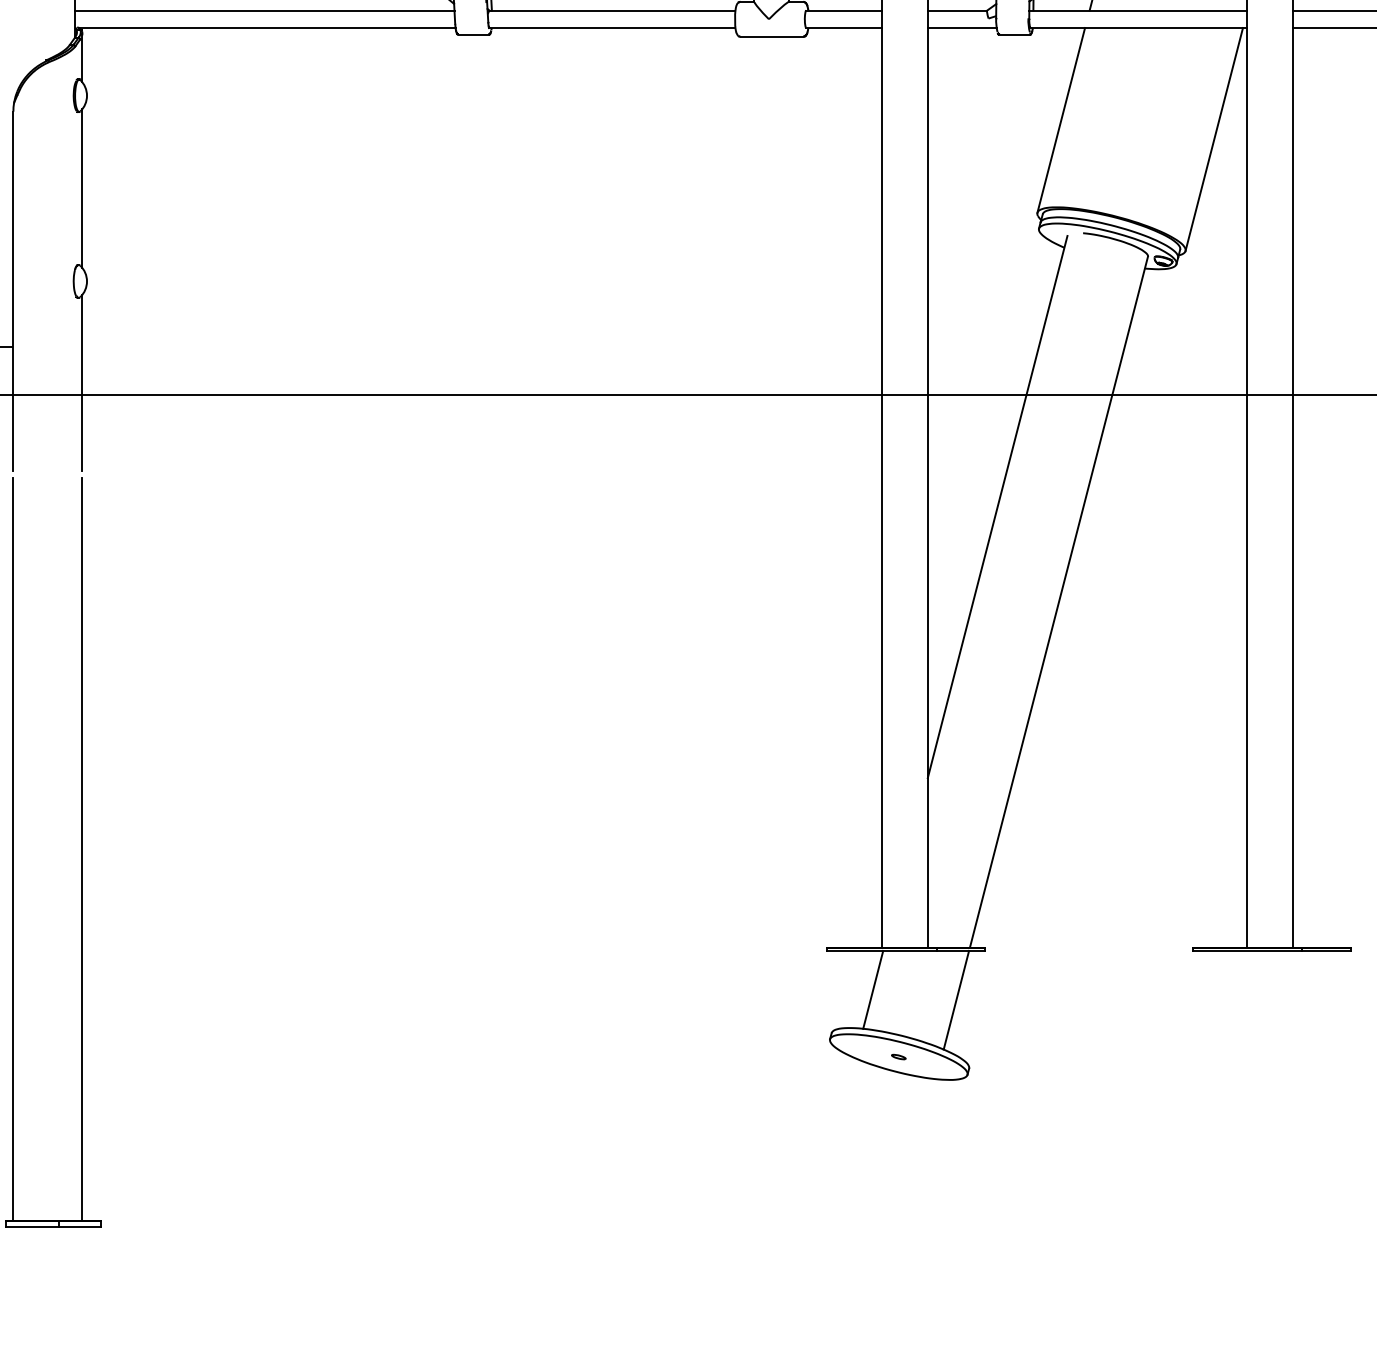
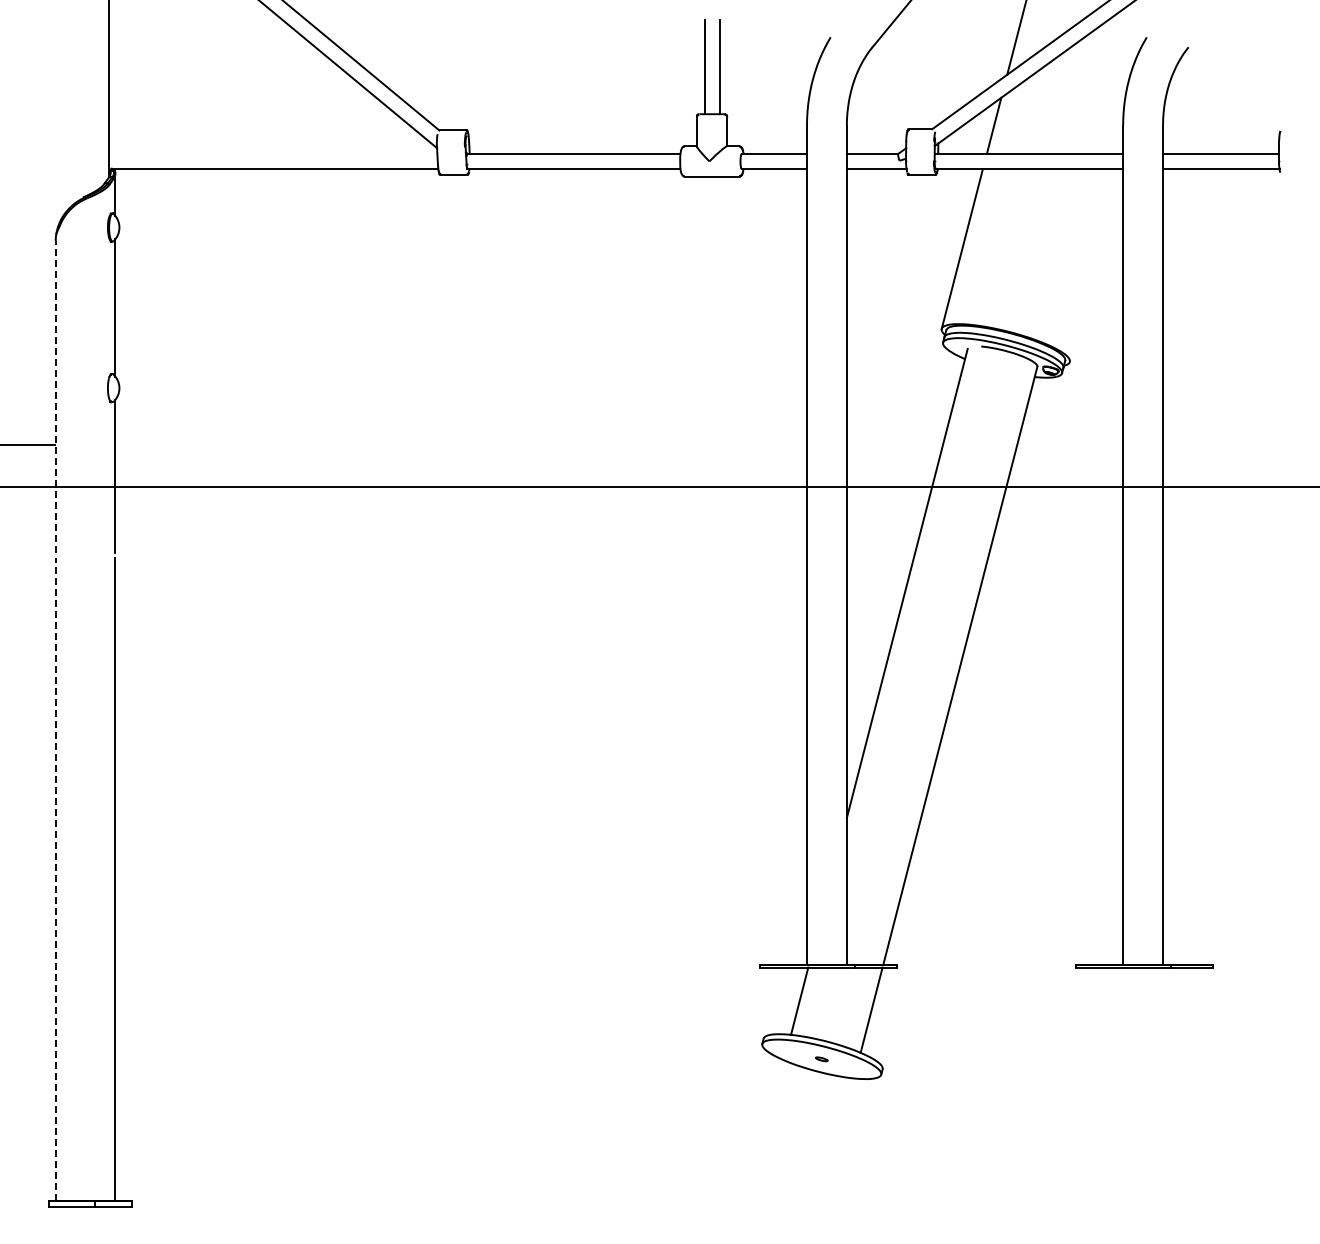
line: (265, 10) -> (273, 153), removed
line: (1213, 139) -> (1094, 265), removed
line: (13, 292) -> (55, 397), solid -> dashed
line: (13, 849) -> (55, 879), solid -> dashed

